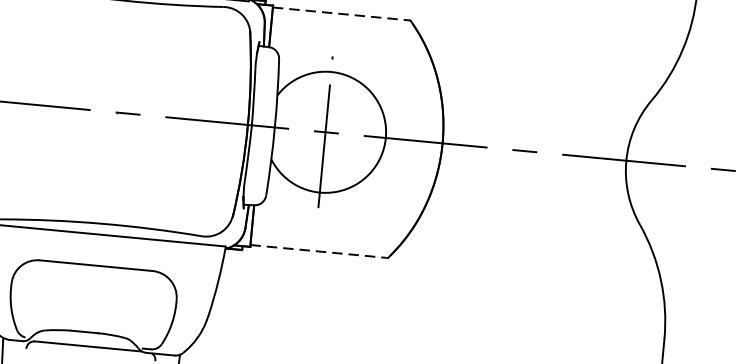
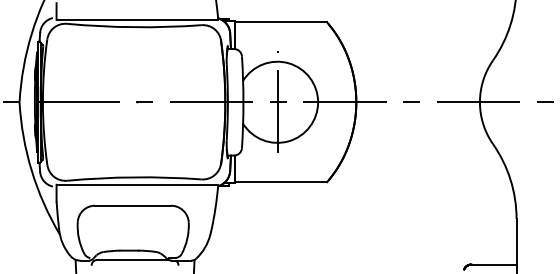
line: (342, 14) -> (281, 22), dashed -> solid
line: (320, 252) -> (281, 182), dashed -> solid

